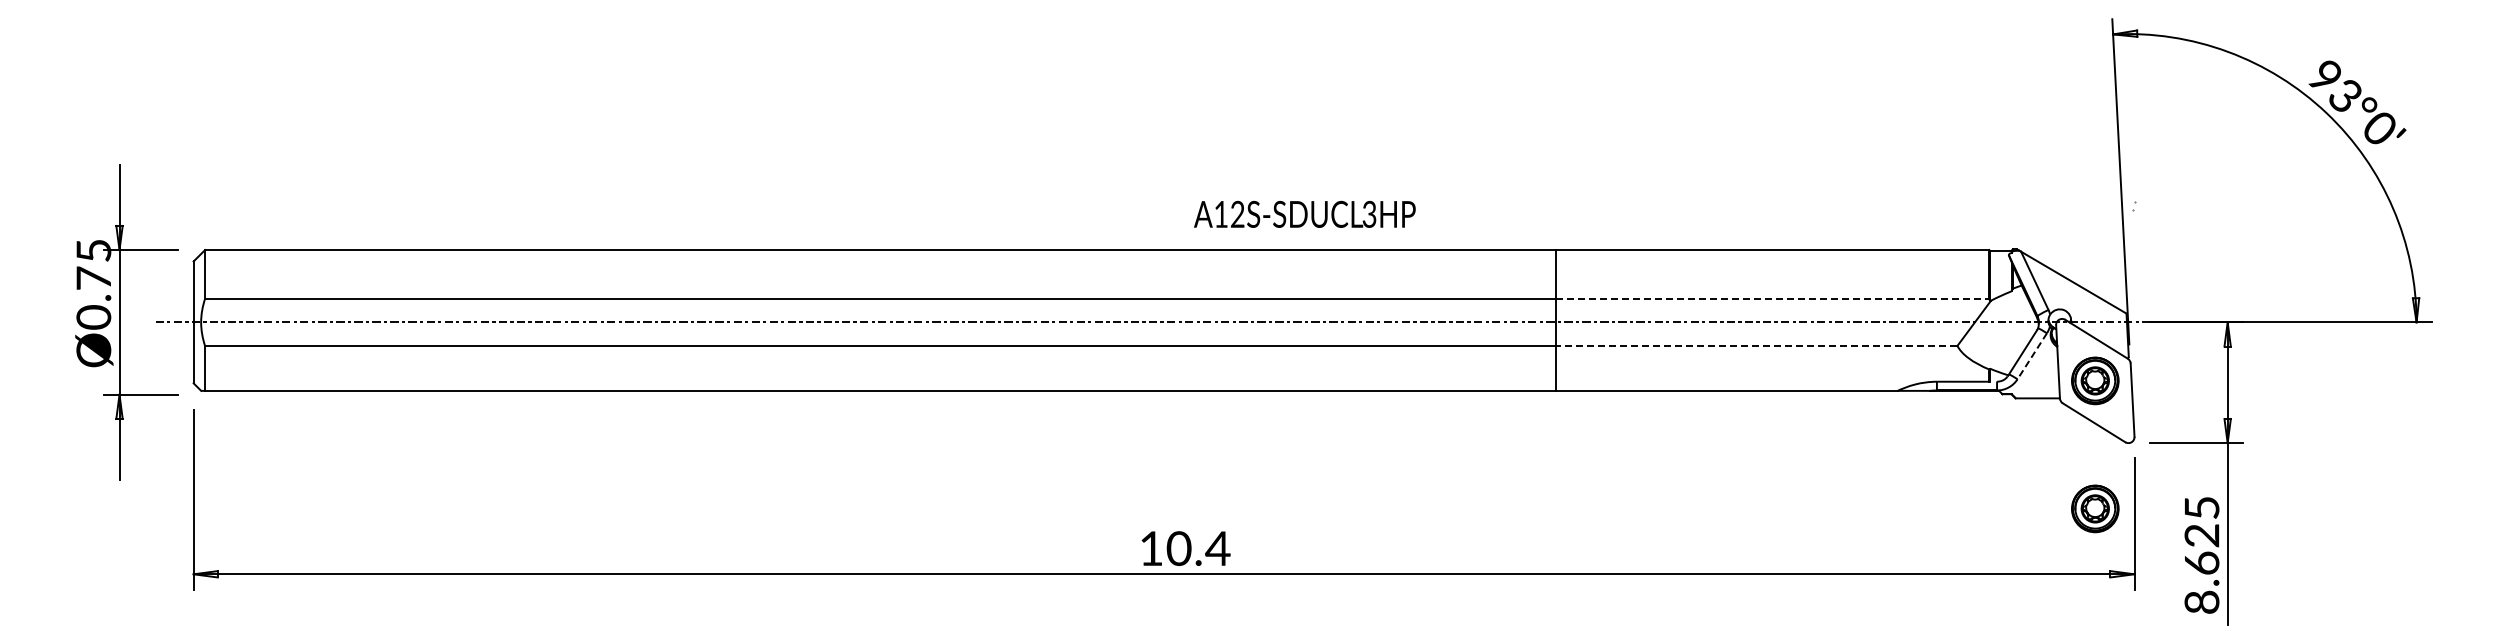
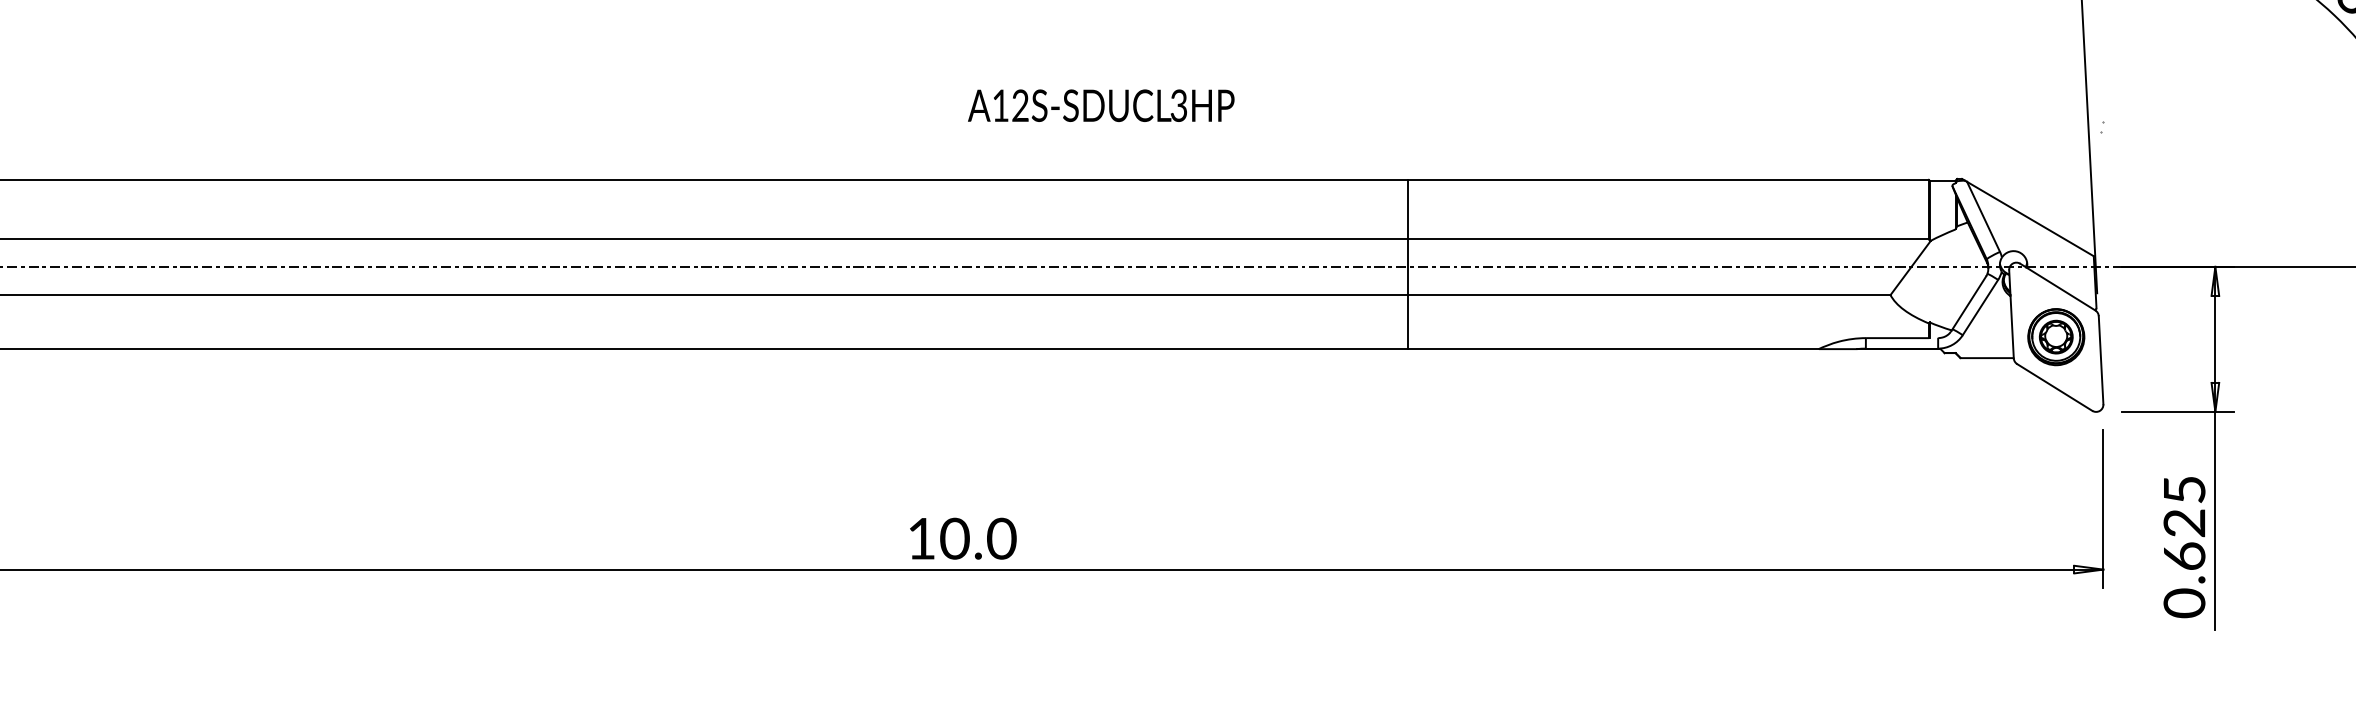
text: (1304, 213) -> (1100, 104), moved
line: (1772, 298) -> (1668, 238), dashed -> solid
line: (1756, 345) -> (1648, 294), dashed -> solid
line: (2032, 356) -> (1980, 307), dashed -> solid
part: (2095, 508) -> (2056, 490), removed
text: (1217, 548) -> (1001, 538), 10.4 -> 10.0
text: (2202, 602) -> (2185, 603), 8.625 -> 0.625

